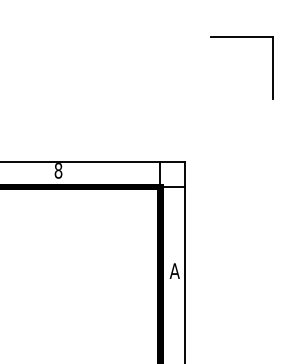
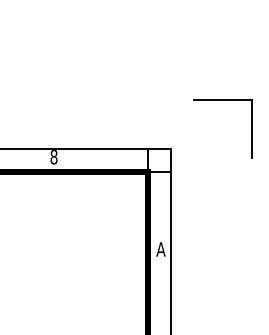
part: (241, 37) -> (222, 100), moved

